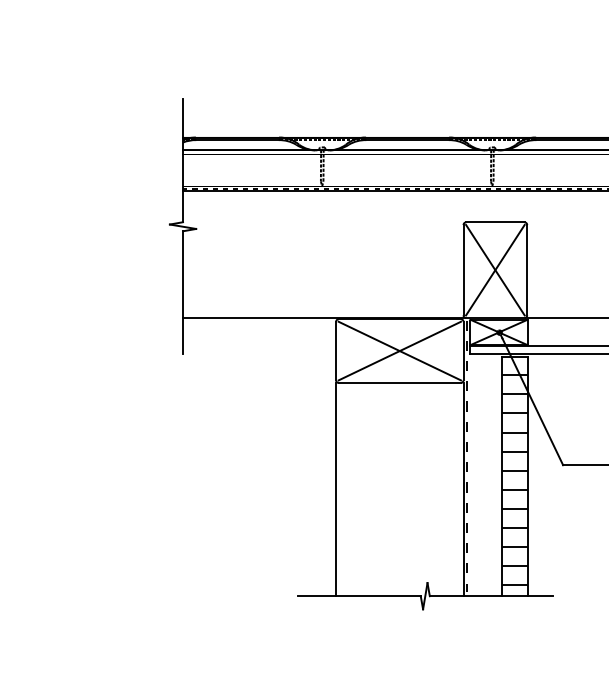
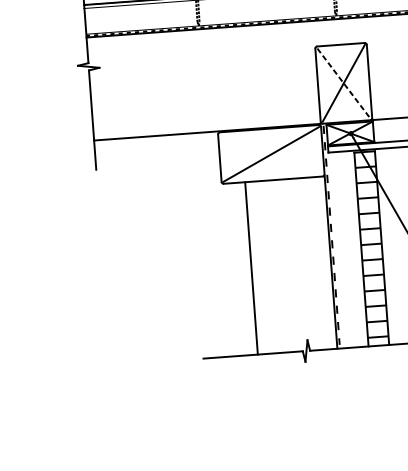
line: (495, 270) -> (343, 83), solid -> dashed
line: (399, 350) -> (271, 153), removed
line: (336, 489) -> (251, 268), moved

